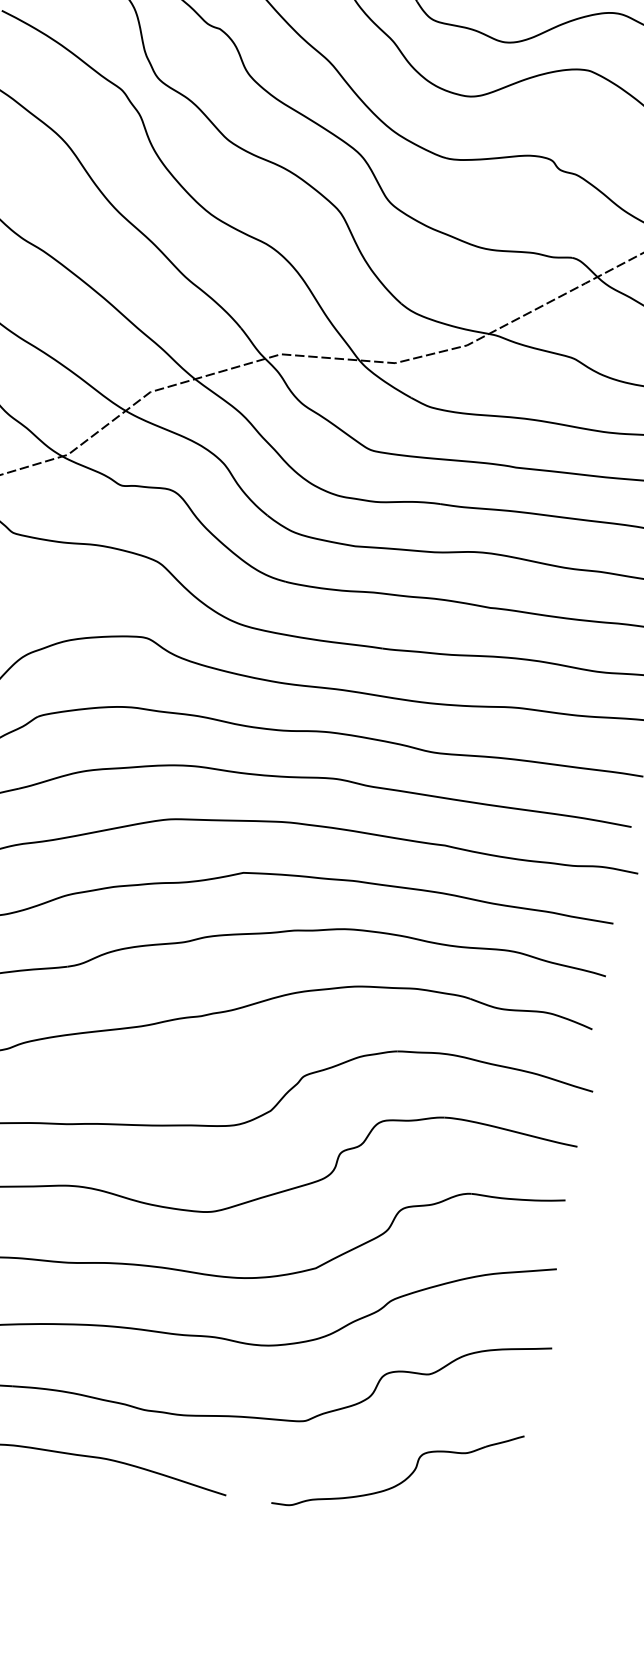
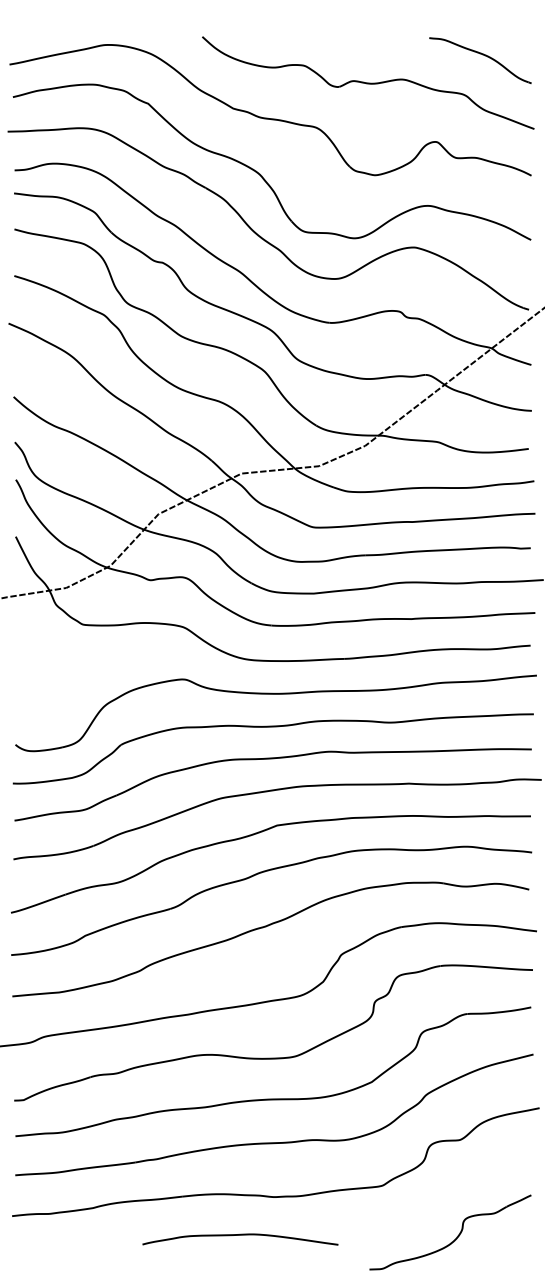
part: (407, 1475) -> (457, 1235), moved

